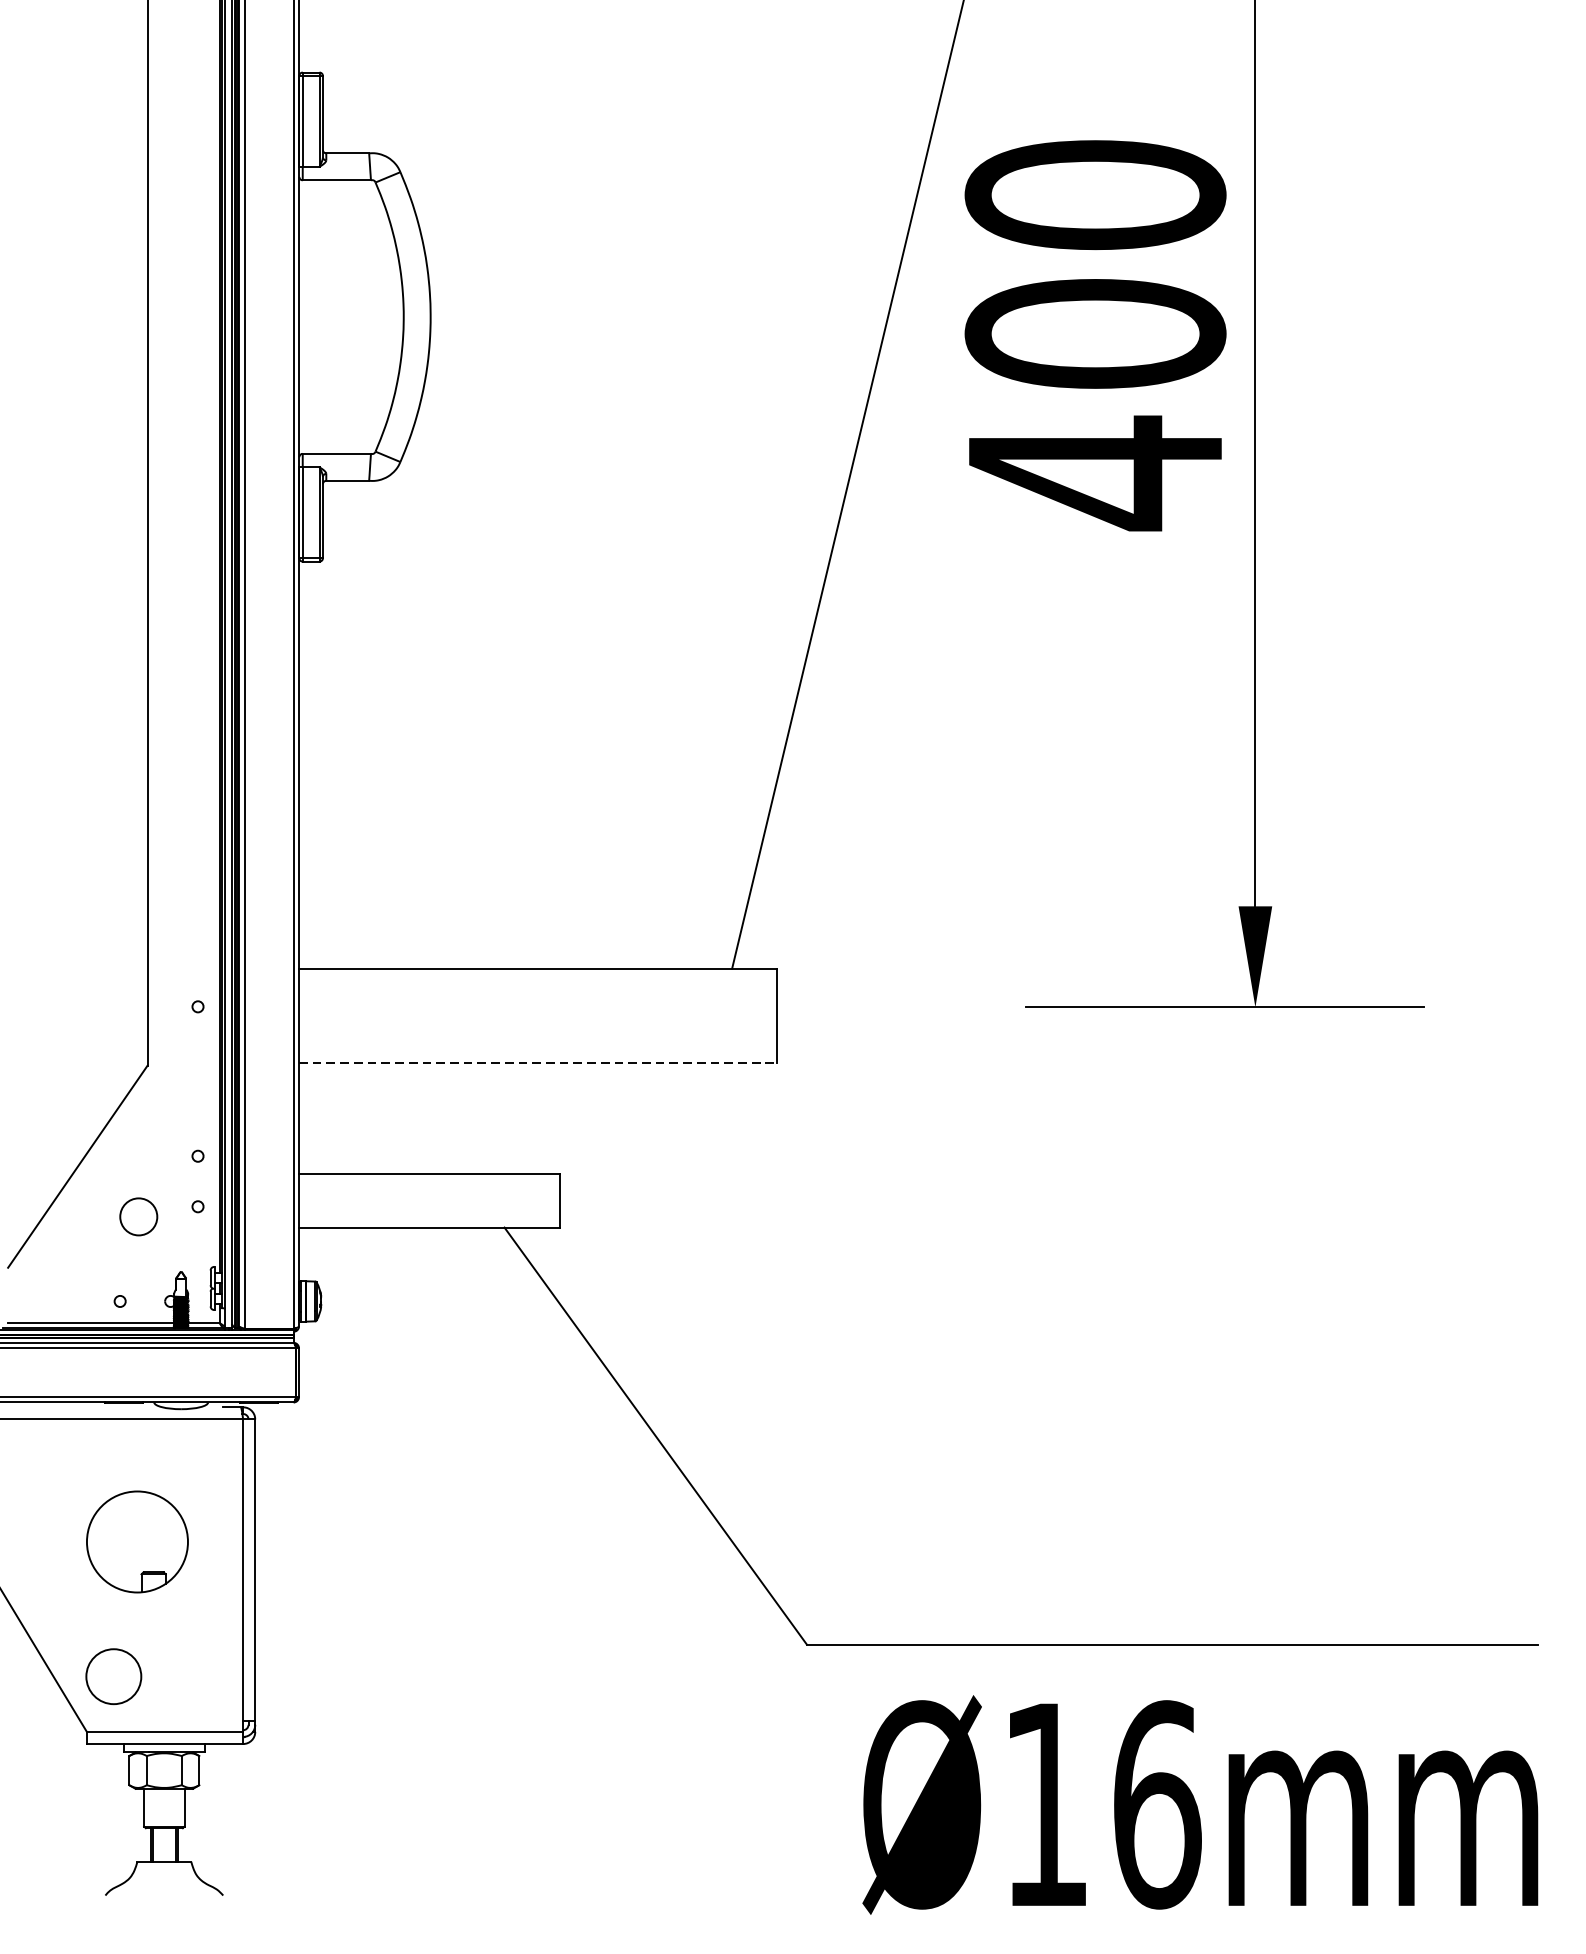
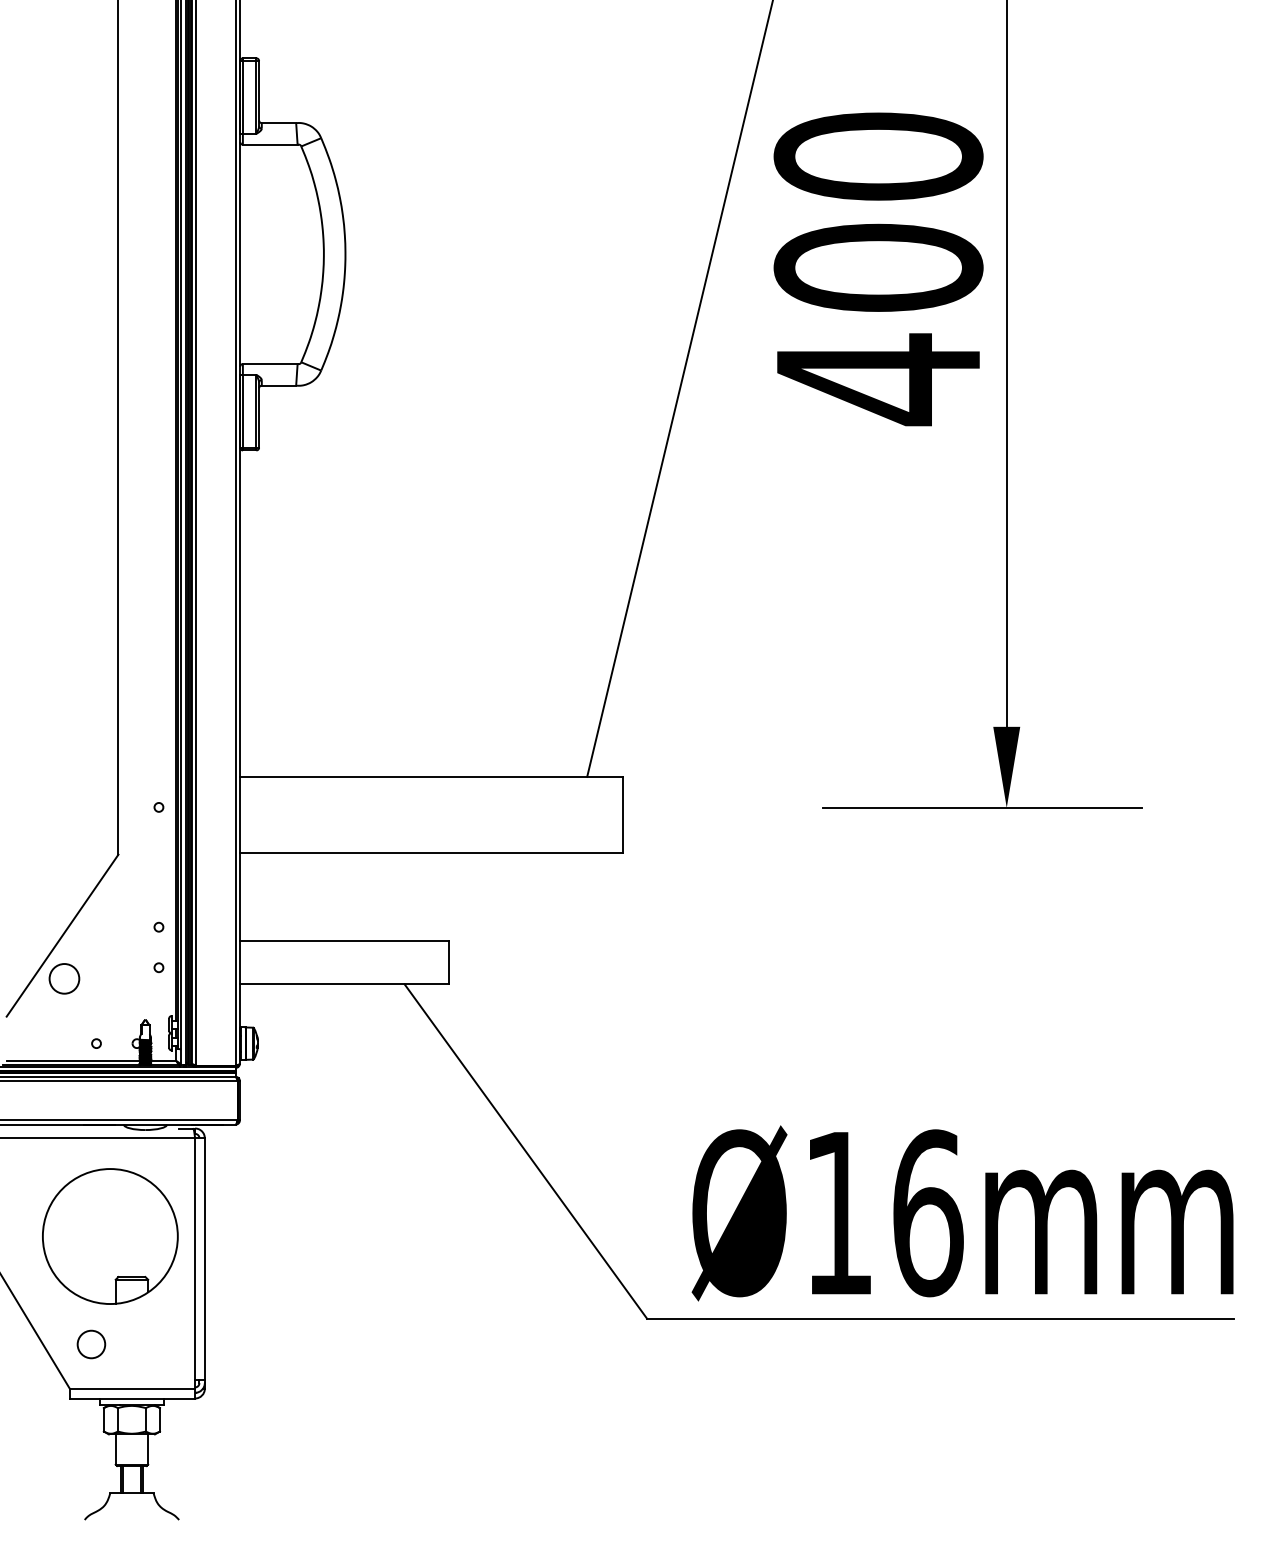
line: (537, 1063) -> (431, 852), dashed -> solid
circle: (138, 1216) -> (64, 978), moved
part: (137, 1541) -> (110, 1236), size x1.67
circle: (113, 1676) -> (91, 1344), size x0.62
text: (1200, 1805) -> (962, 1213), moved

